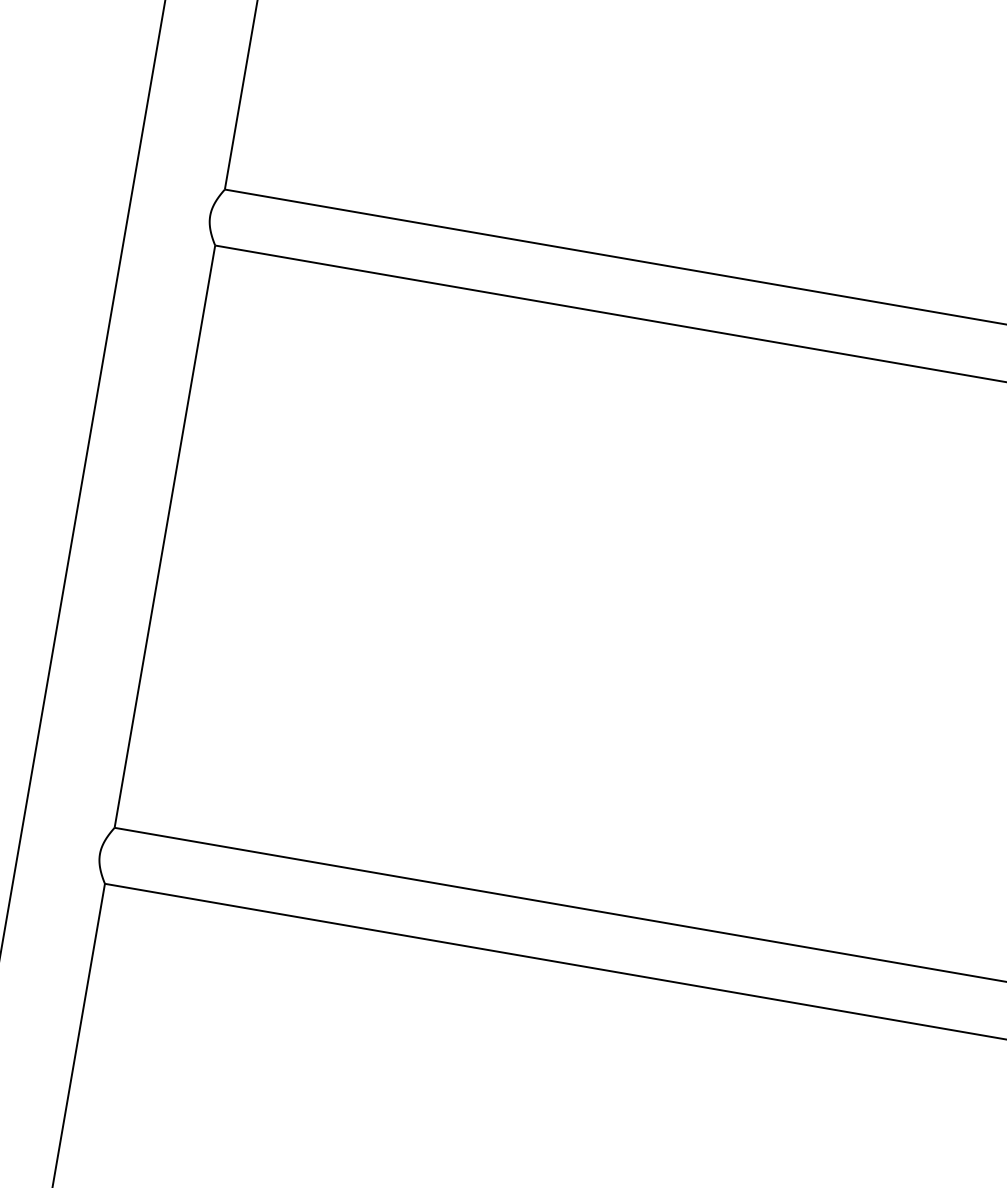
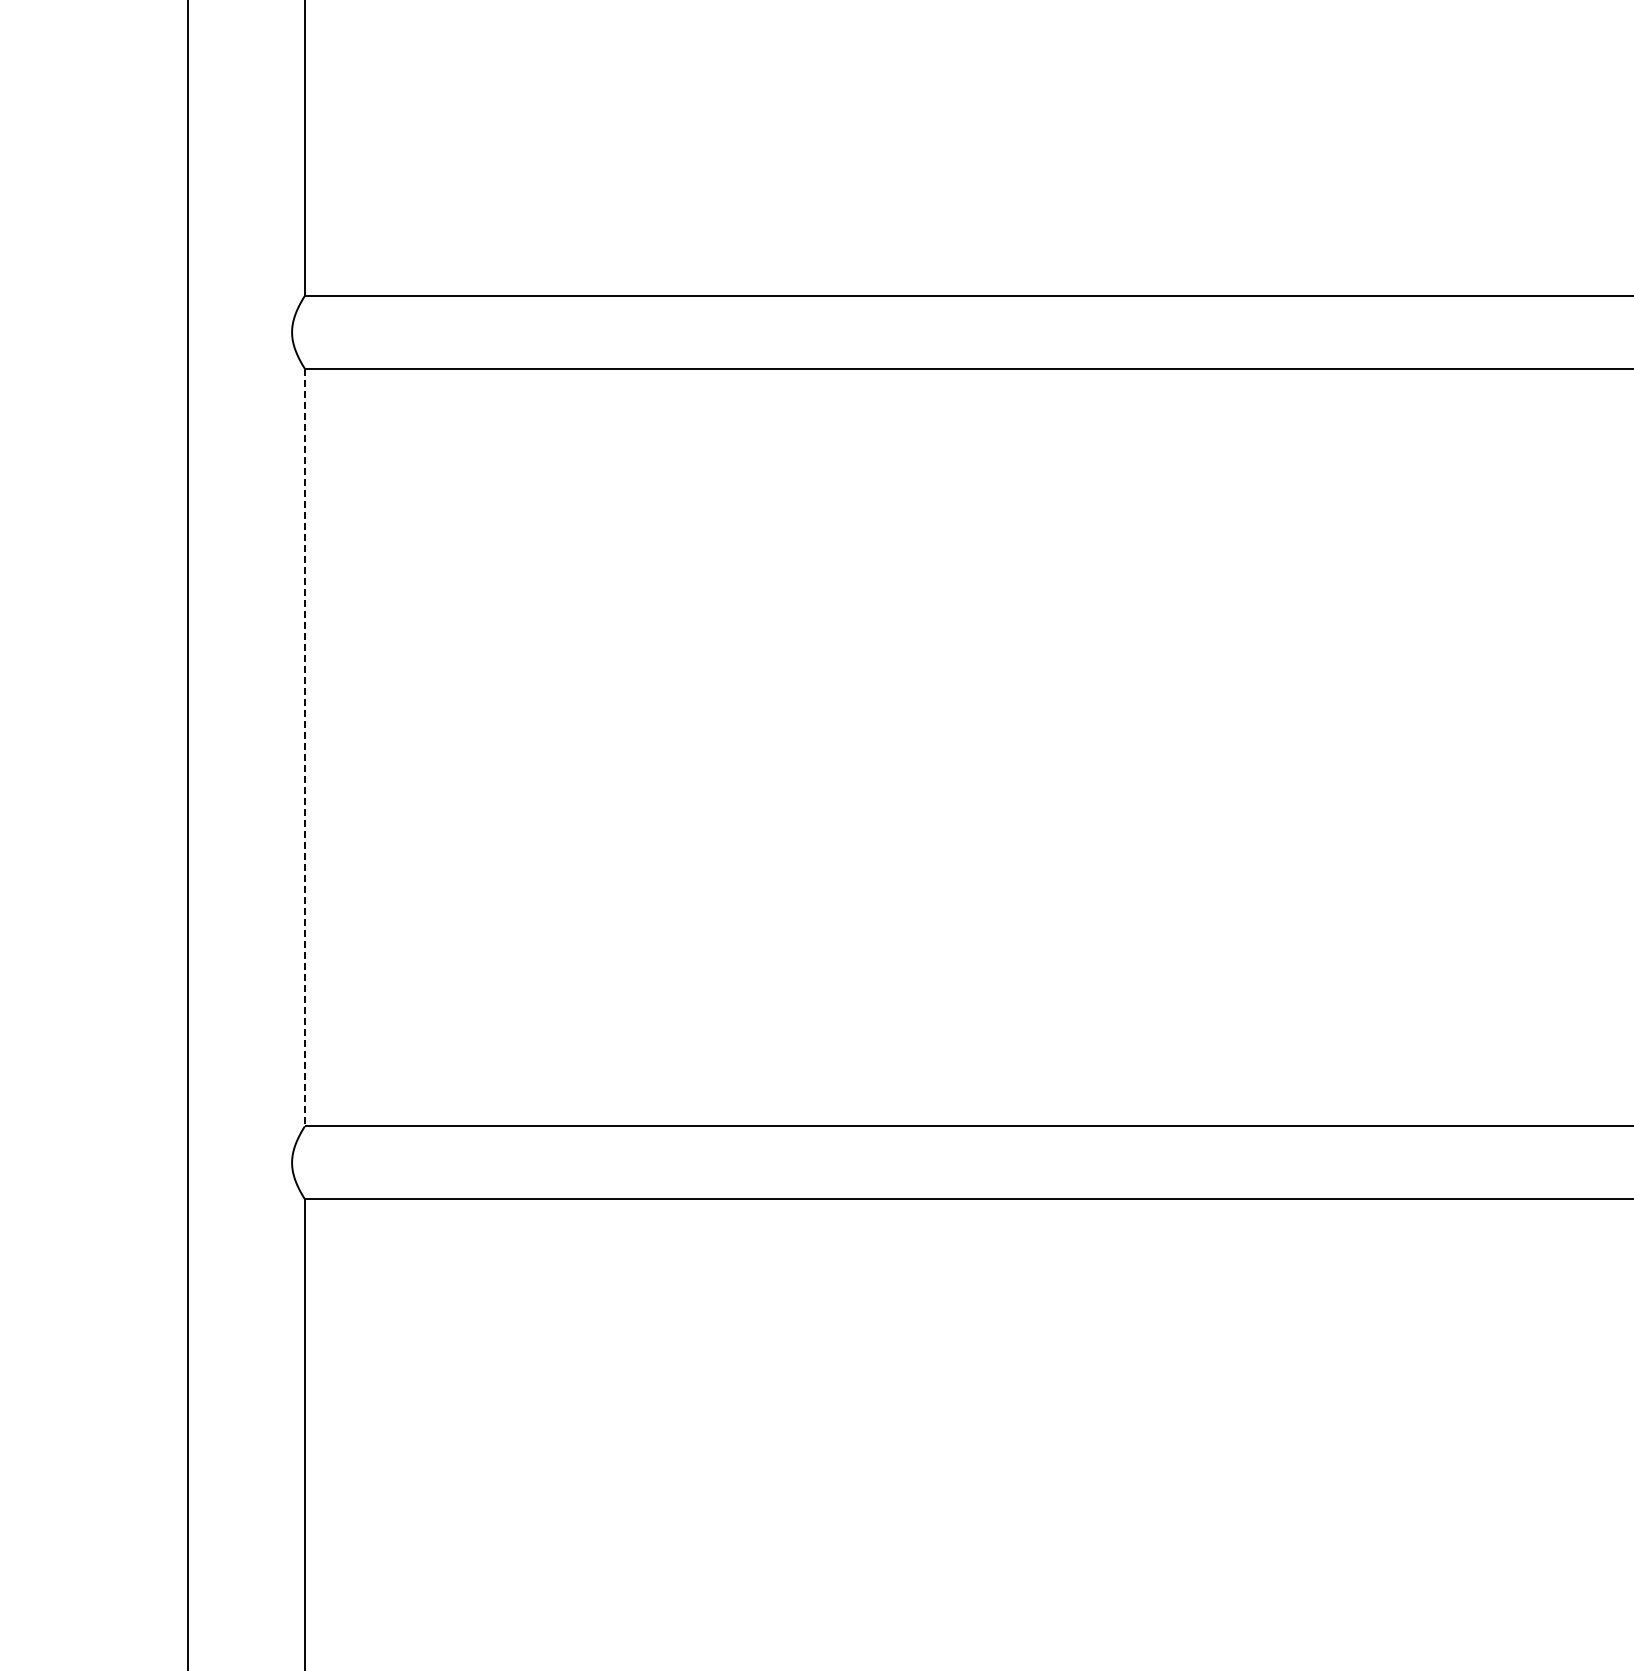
line: (164, 536) -> (304, 747), solid -> dashed

